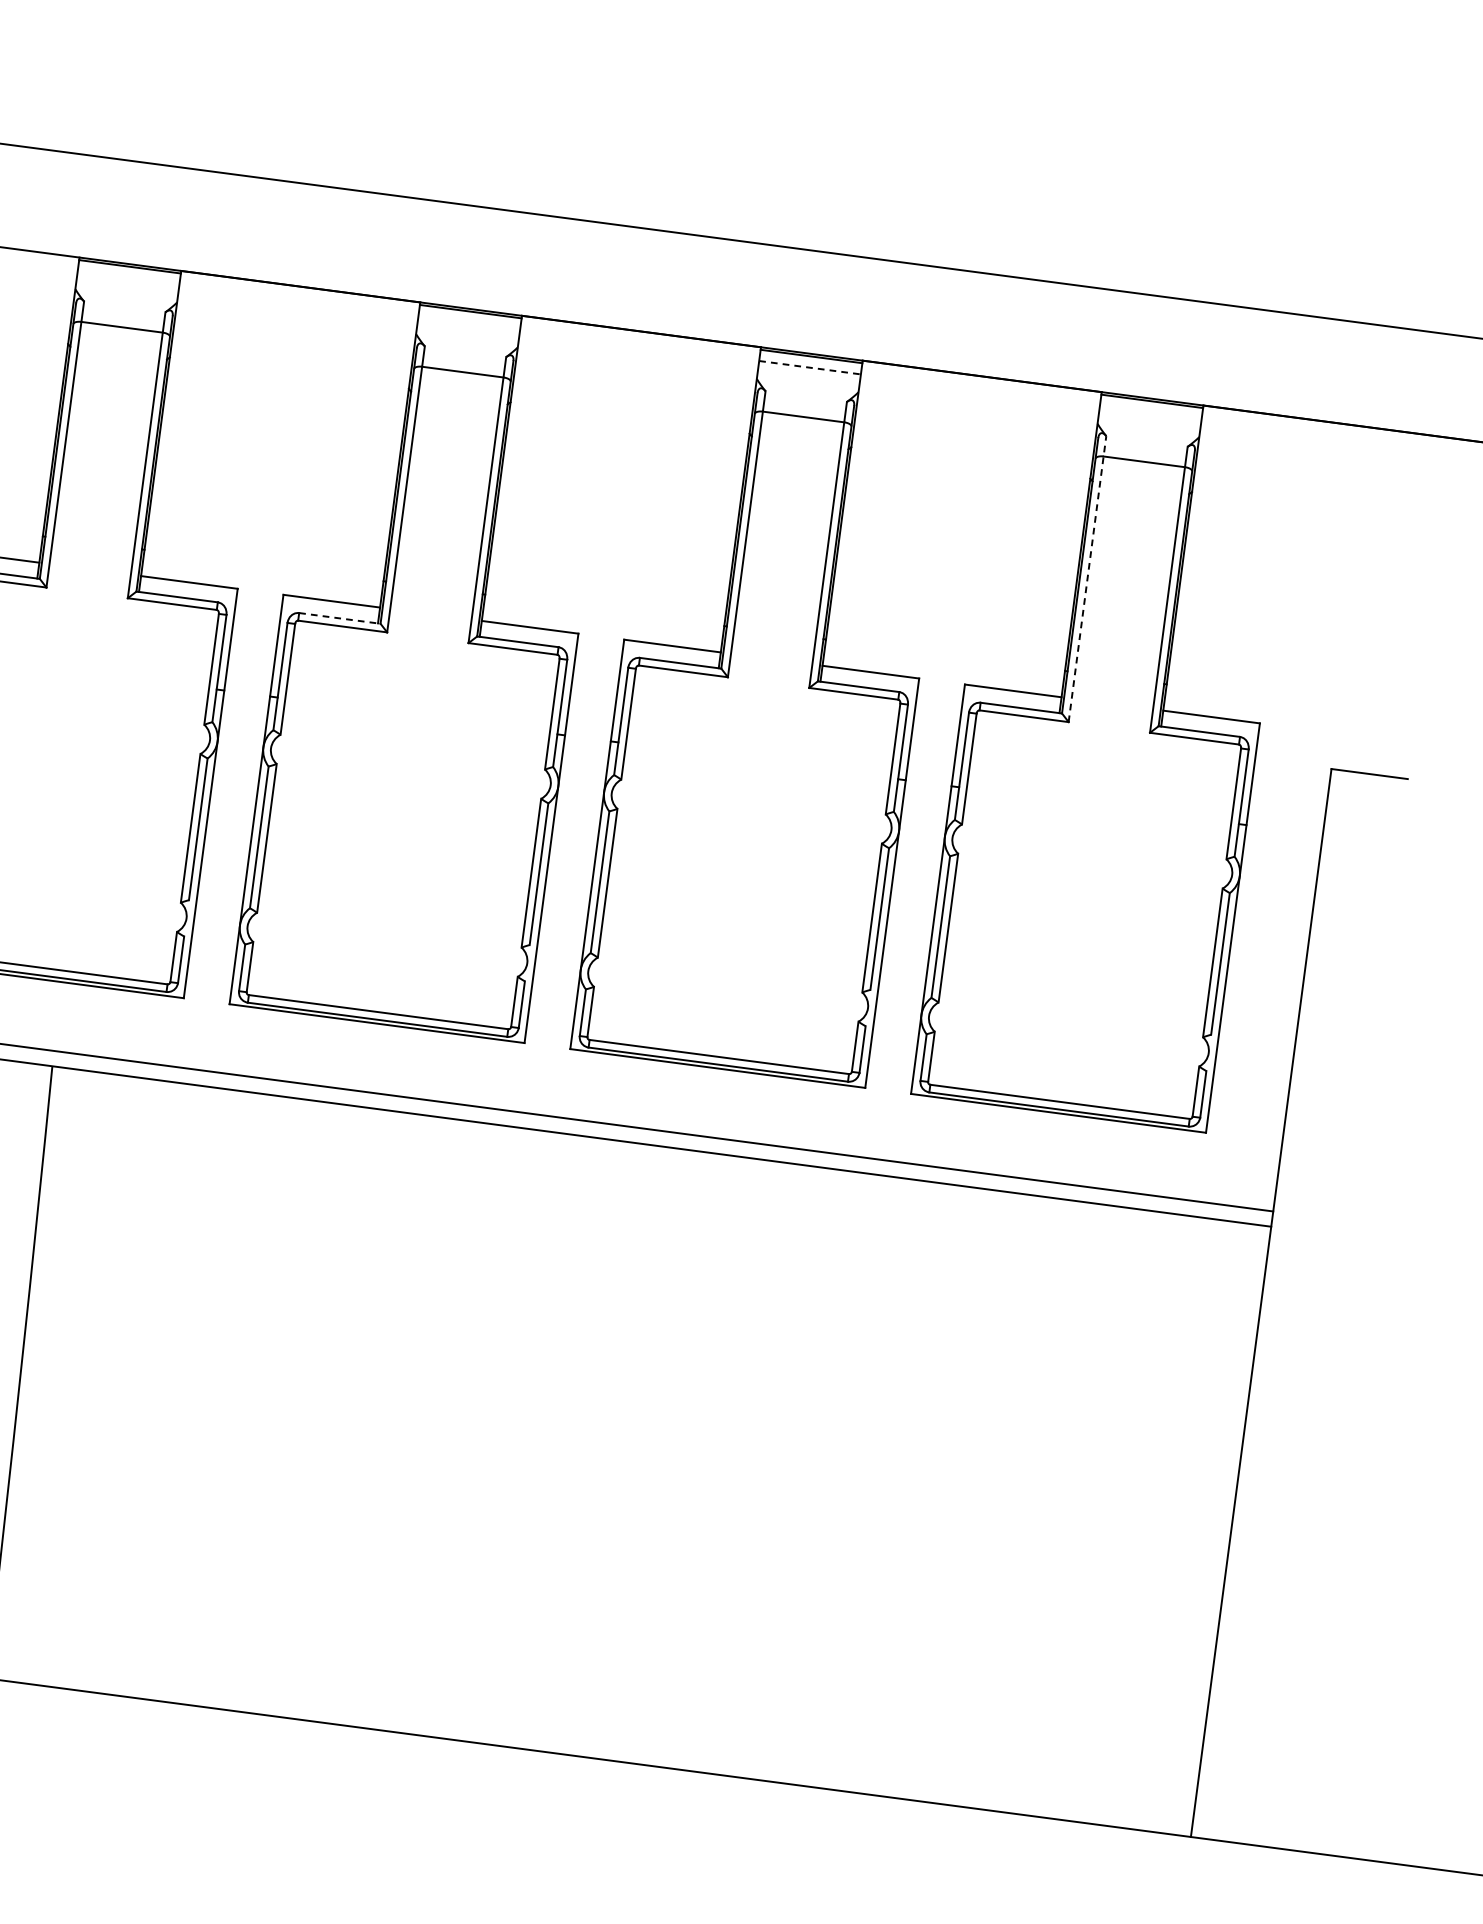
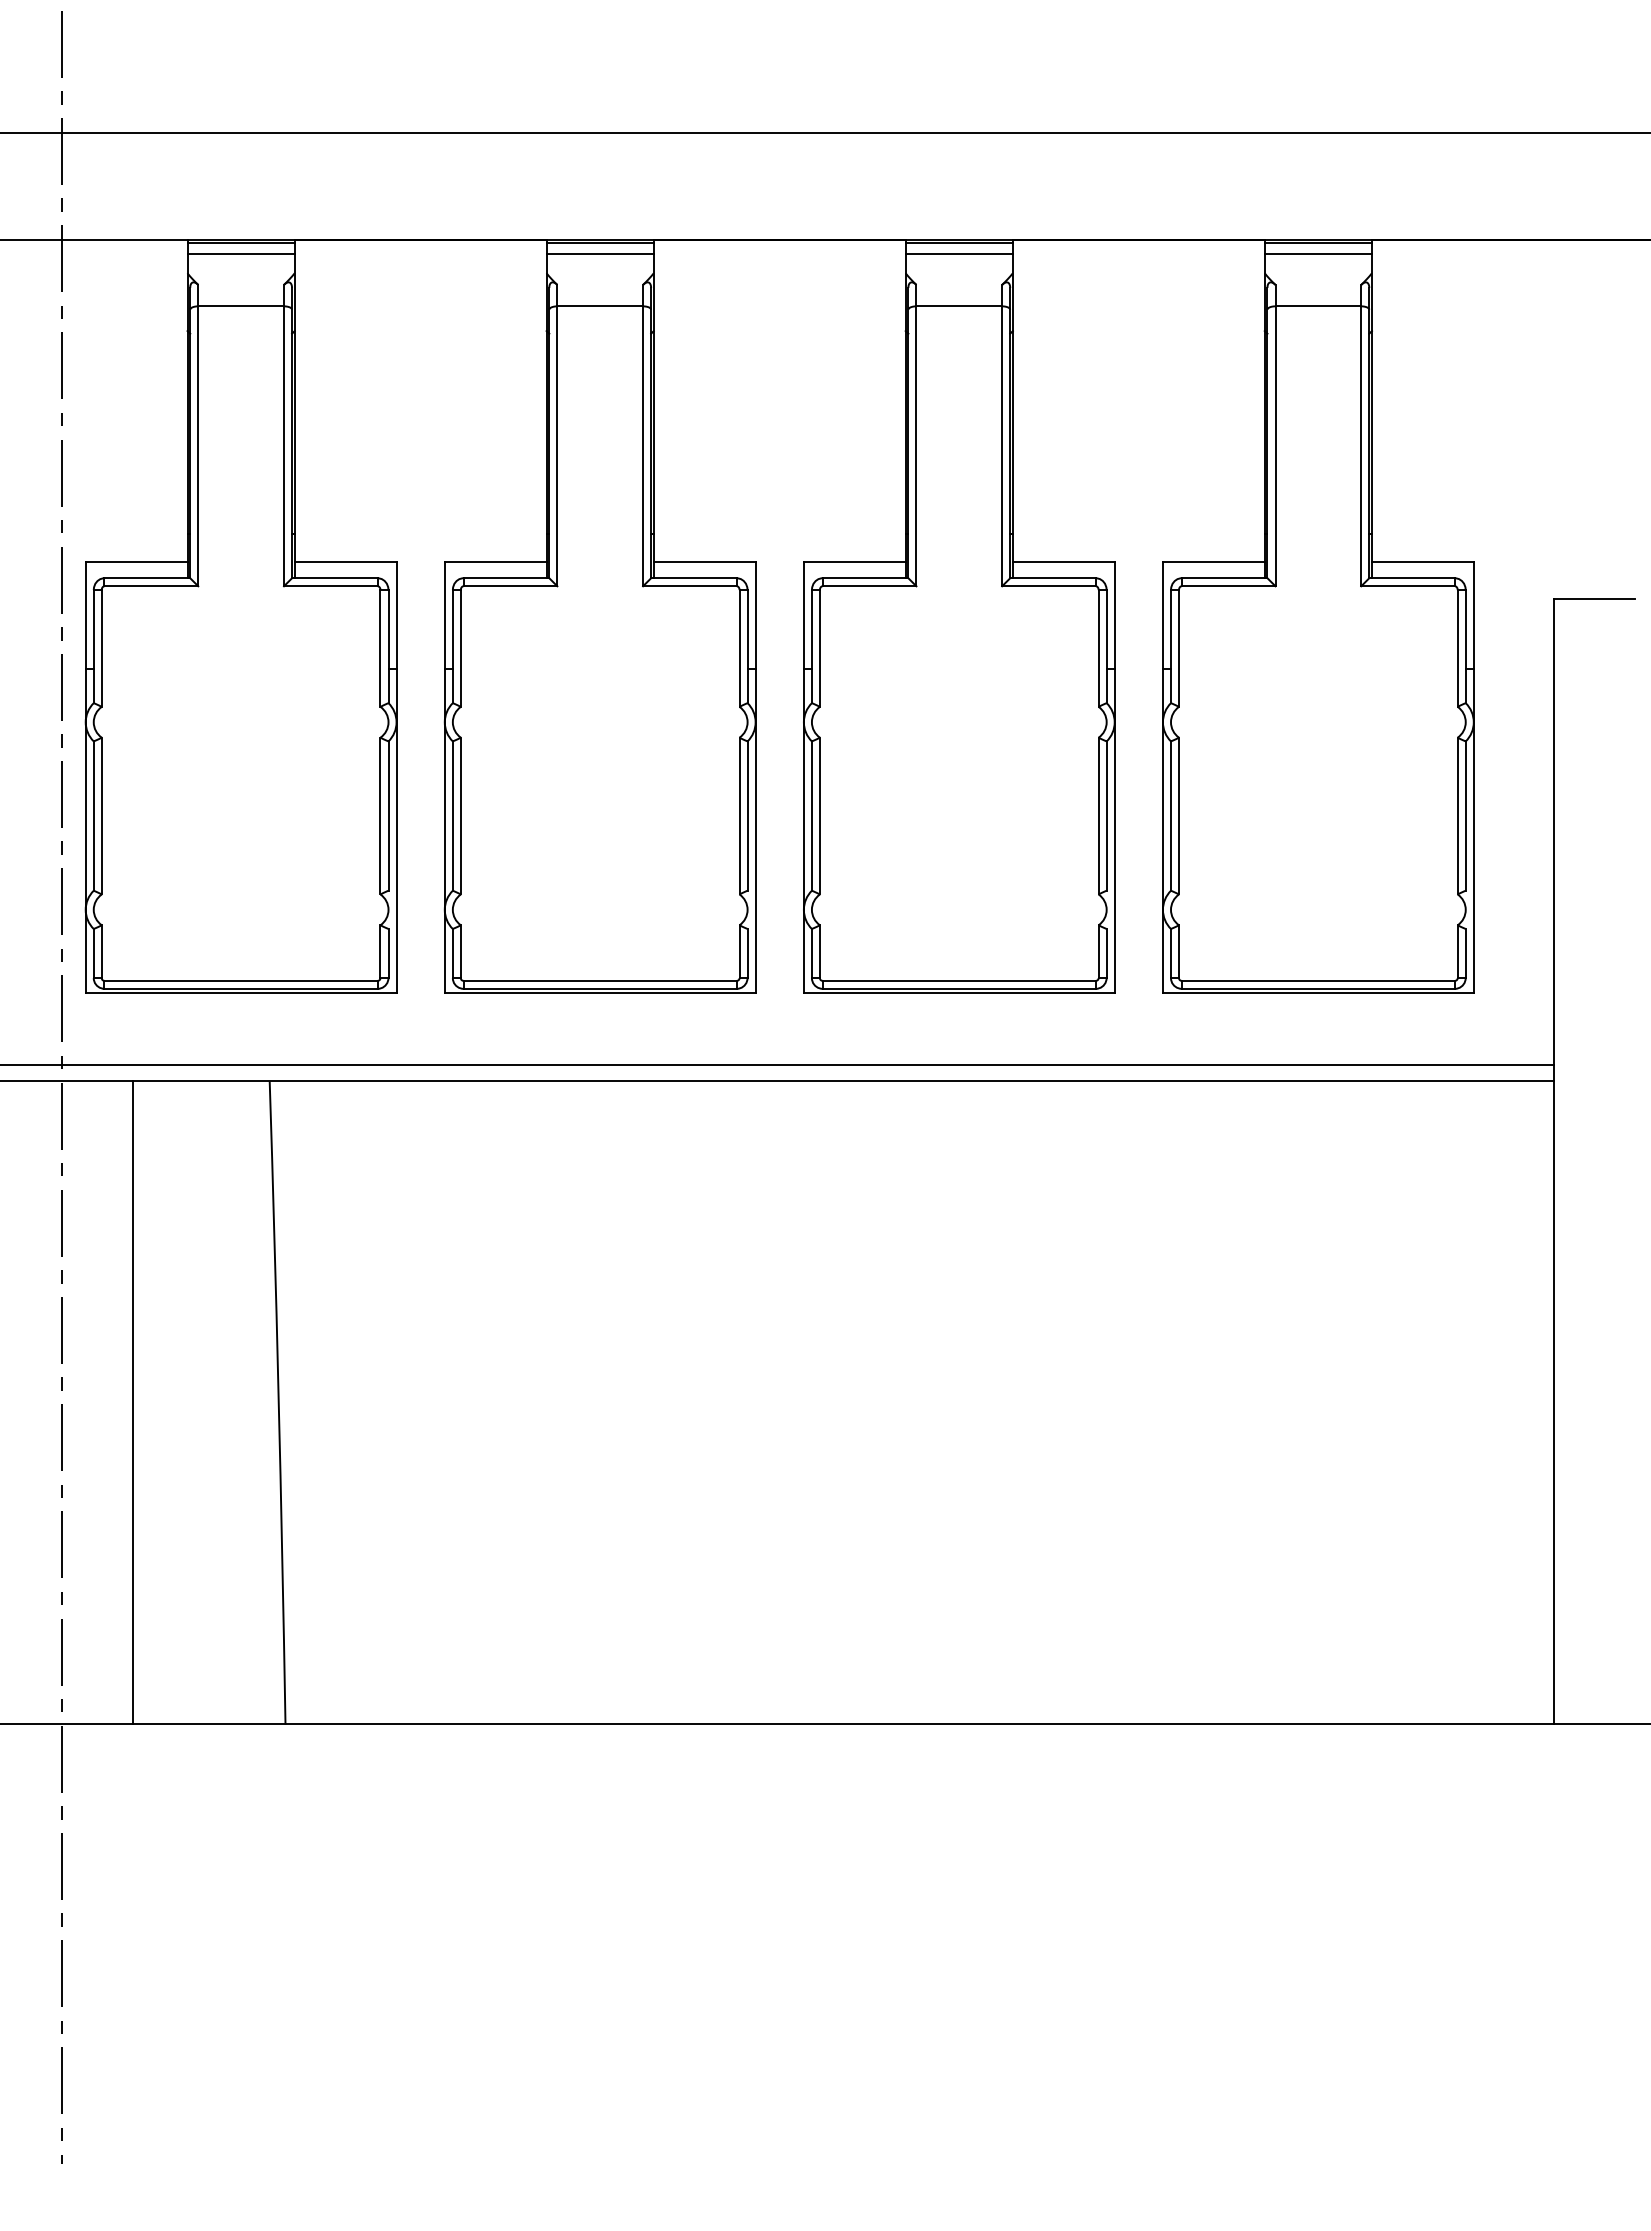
line: (127, 277) -> (240, 254), added
line: (468, 322) -> (599, 254), added
line: (810, 367) -> (959, 254), dashed -> solid
line: (1149, 412) -> (1317, 254), added
line: (1087, 579) -> (1275, 435), dashed -> solid
line: (339, 618) -> (506, 578), dashed -> solid

